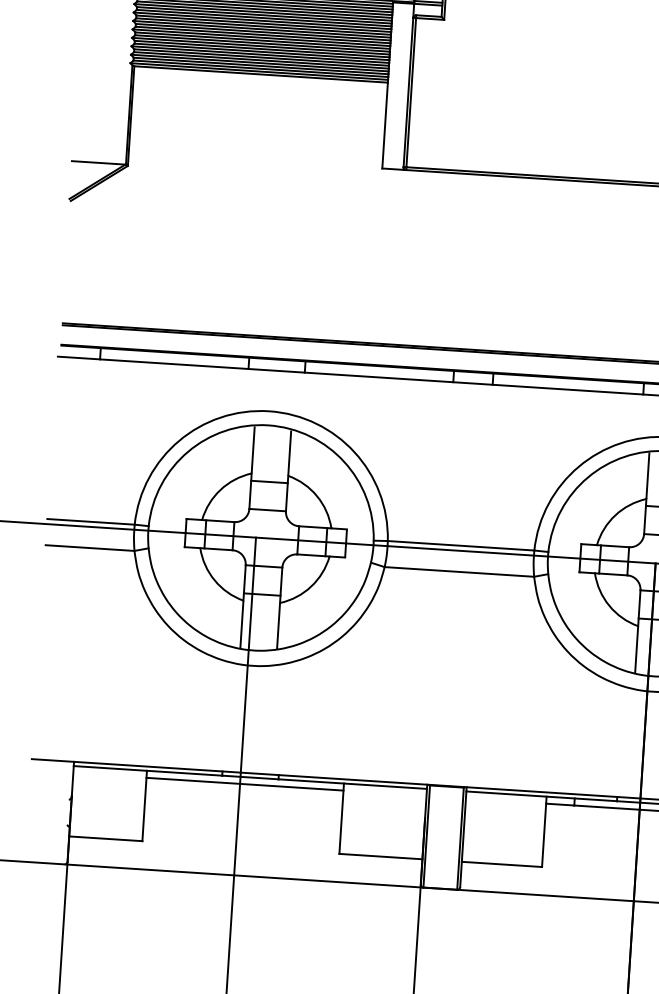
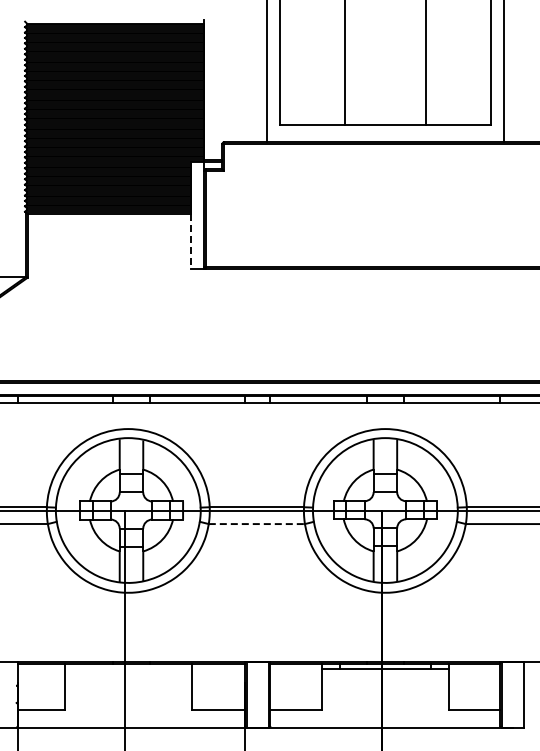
line: (384, 125) -> (190, 241), solid -> dashed
line: (460, 572) -> (257, 524), solid -> dashed
line: (243, 783) -> (127, 668), removed

